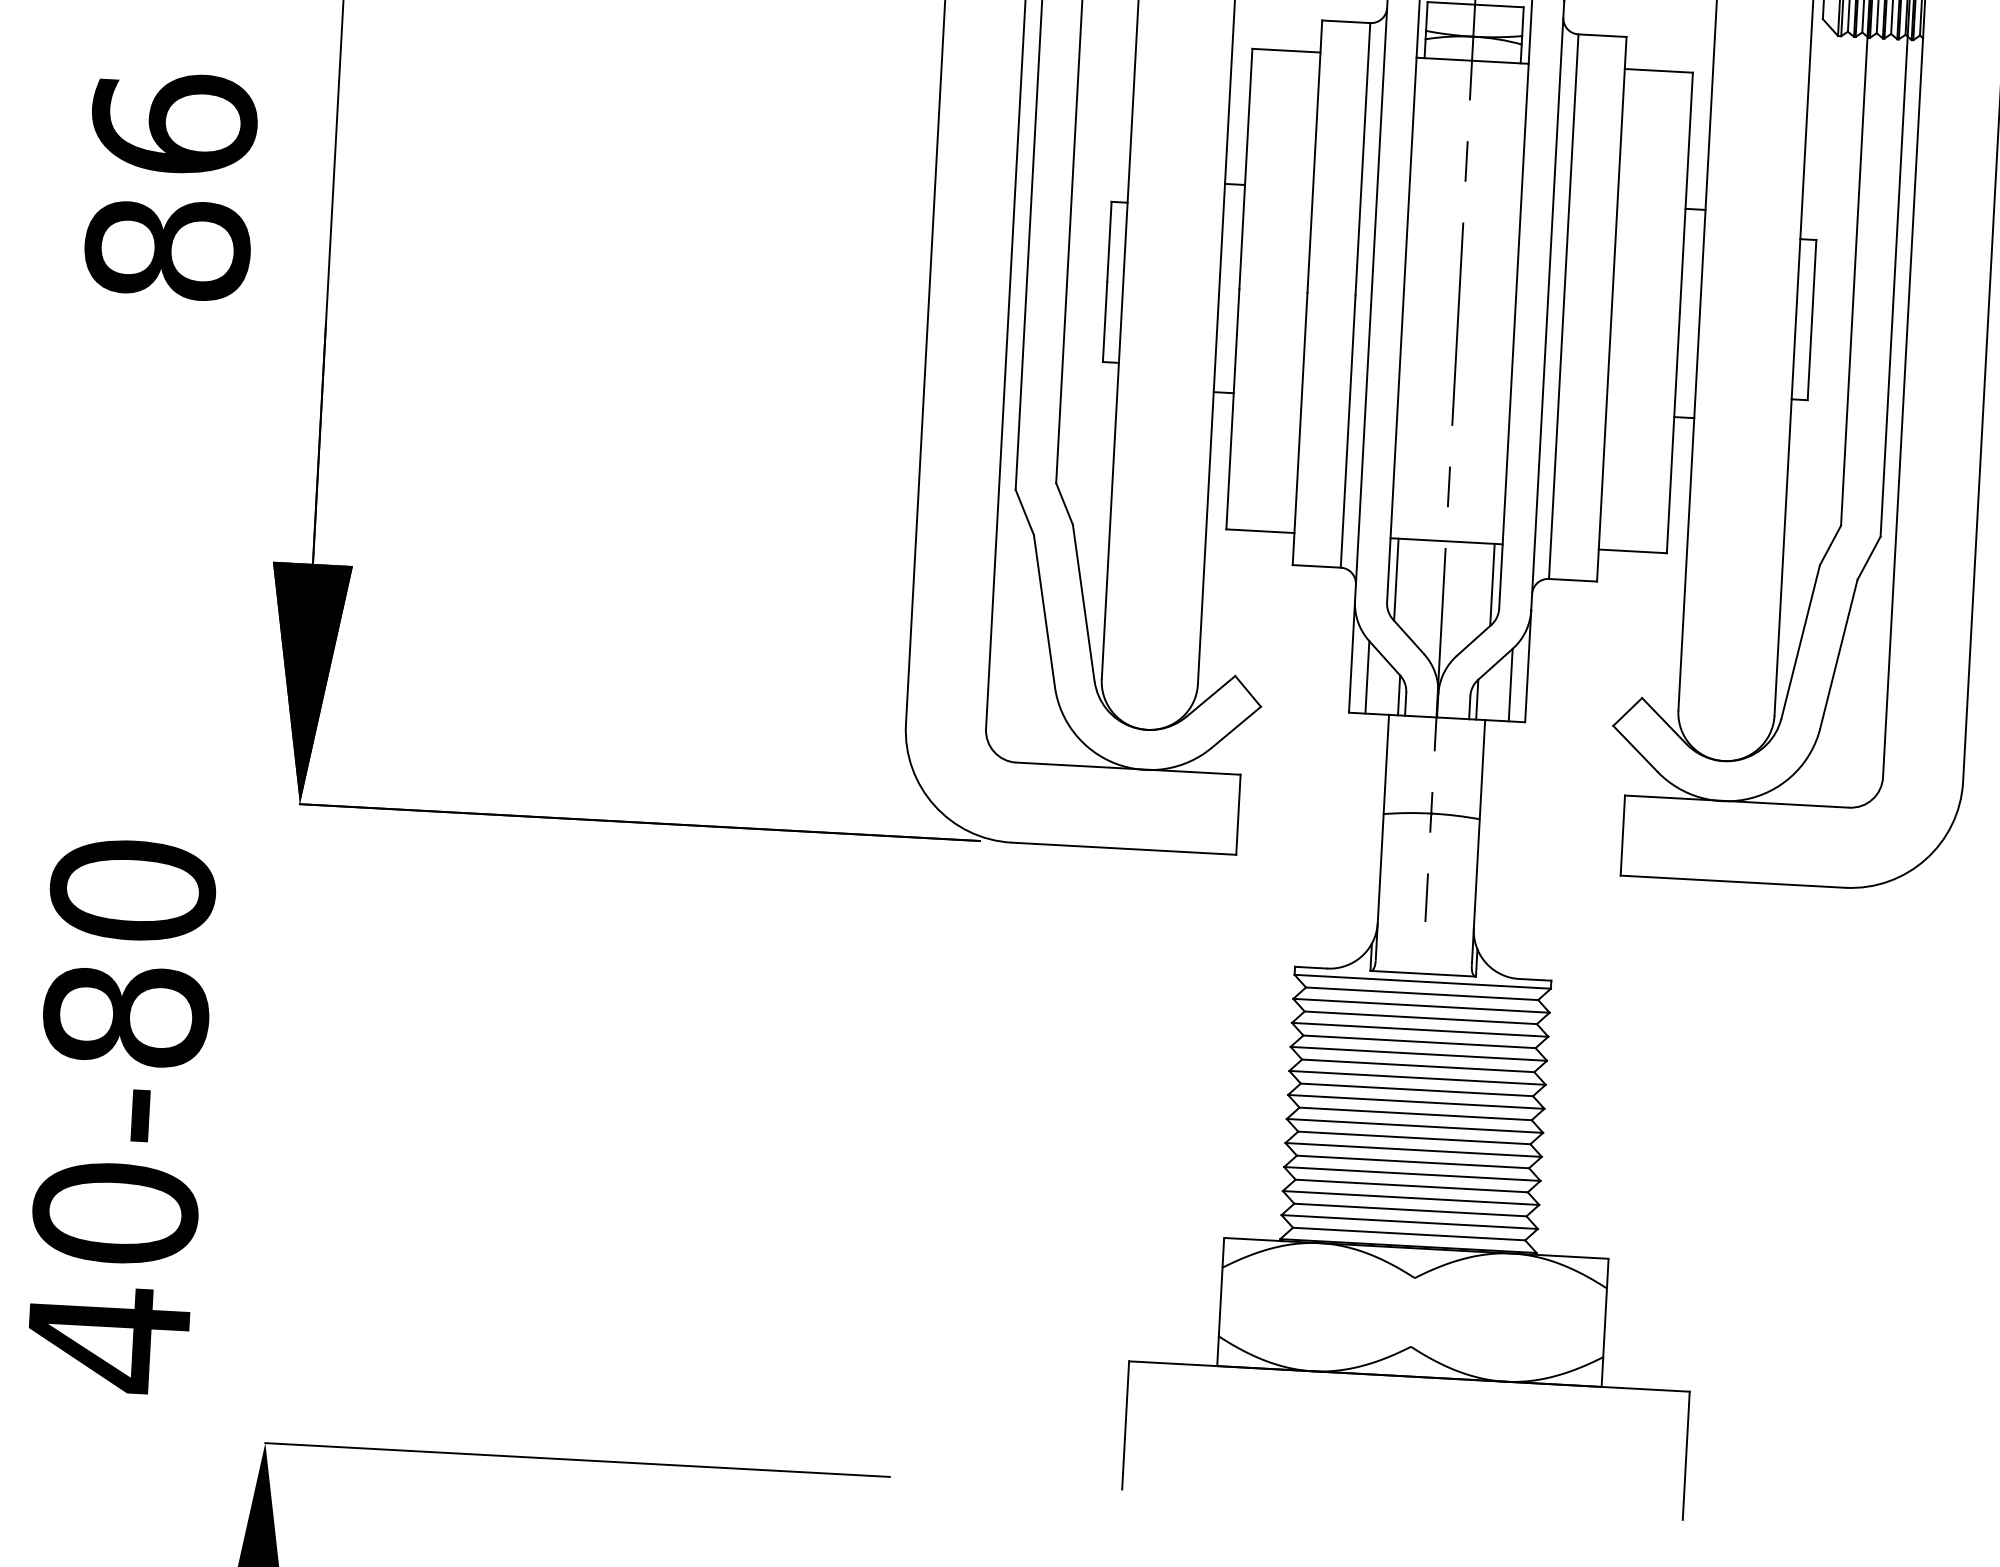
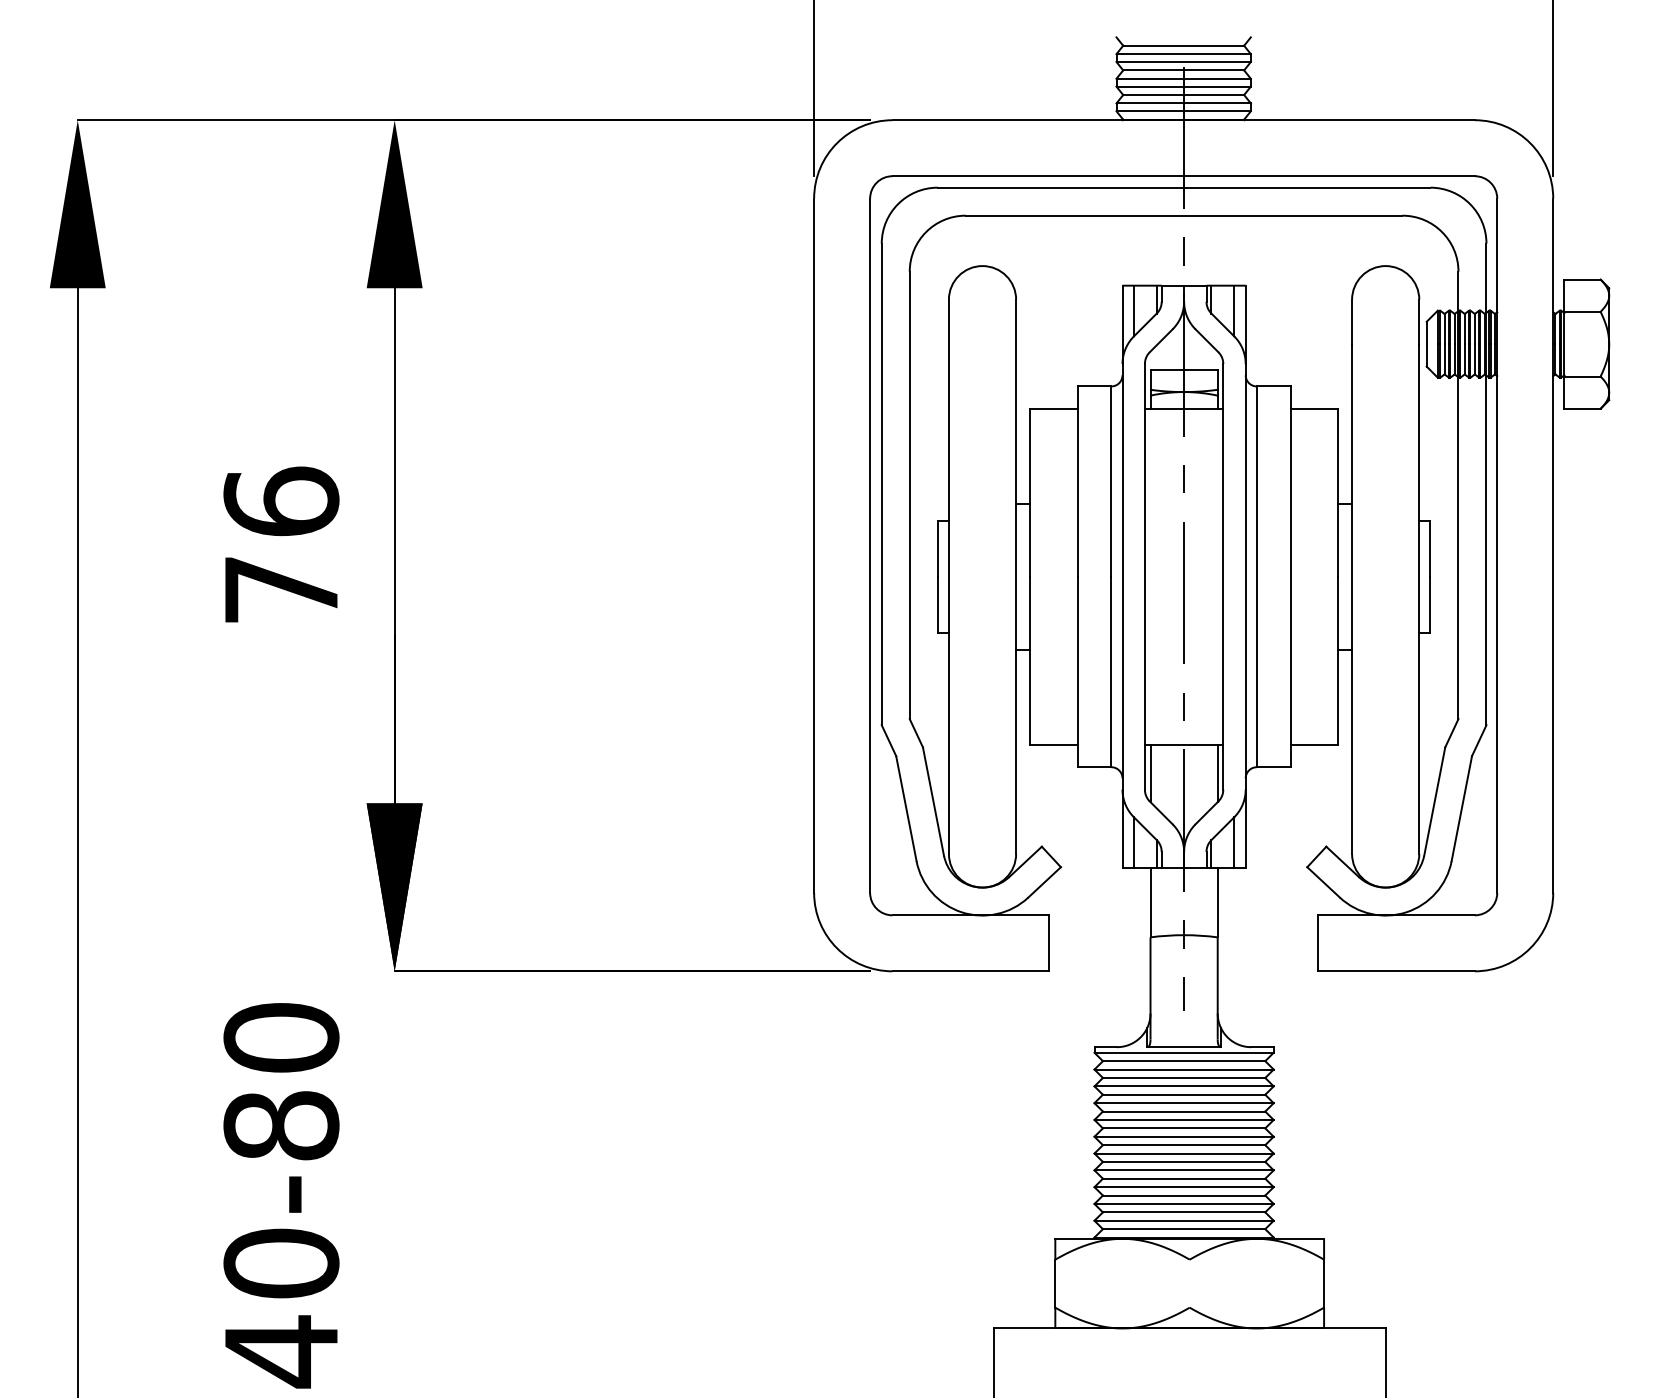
text: (167, 249) -> (281, 589), 86 -> 76

